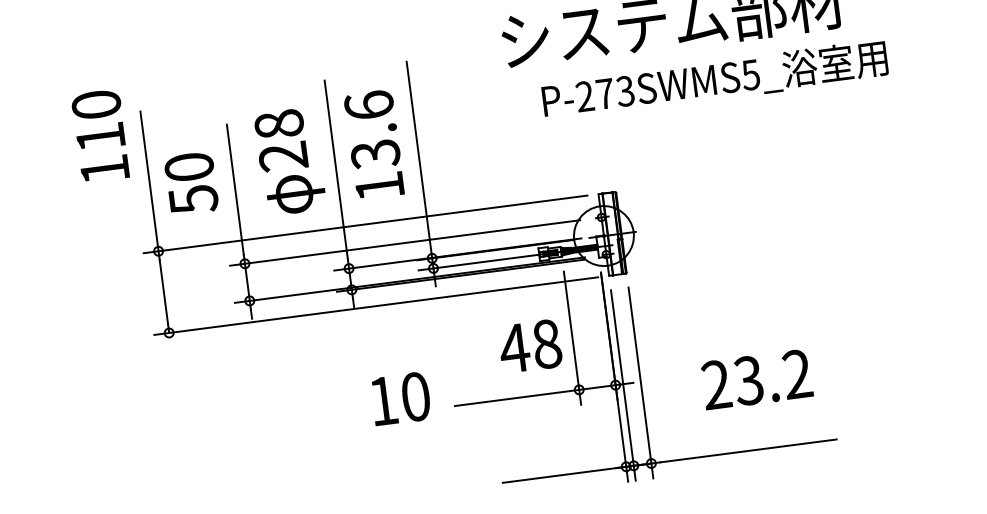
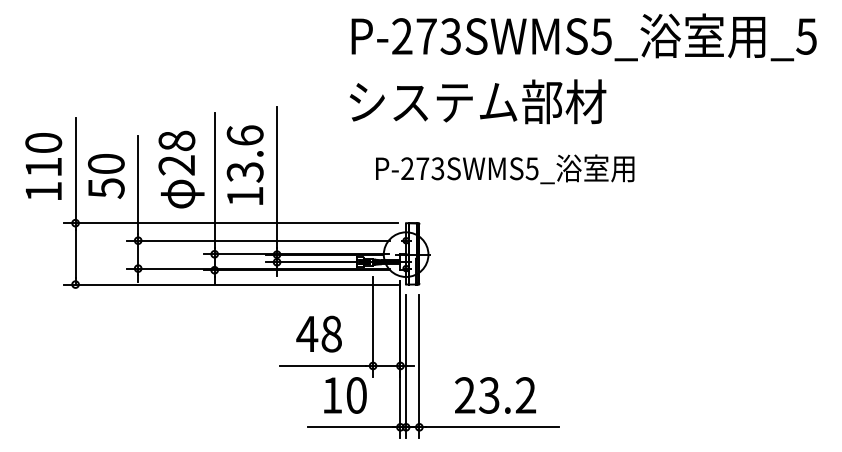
text: (715, 80) -> (505, 169), moved
text: (100, 136) -> (43, 166), moved
text: (529, 345) -> (318, 333), moved
text: (757, 379) -> (495, 395), moved
text: (400, 398) -> (345, 395), moved

